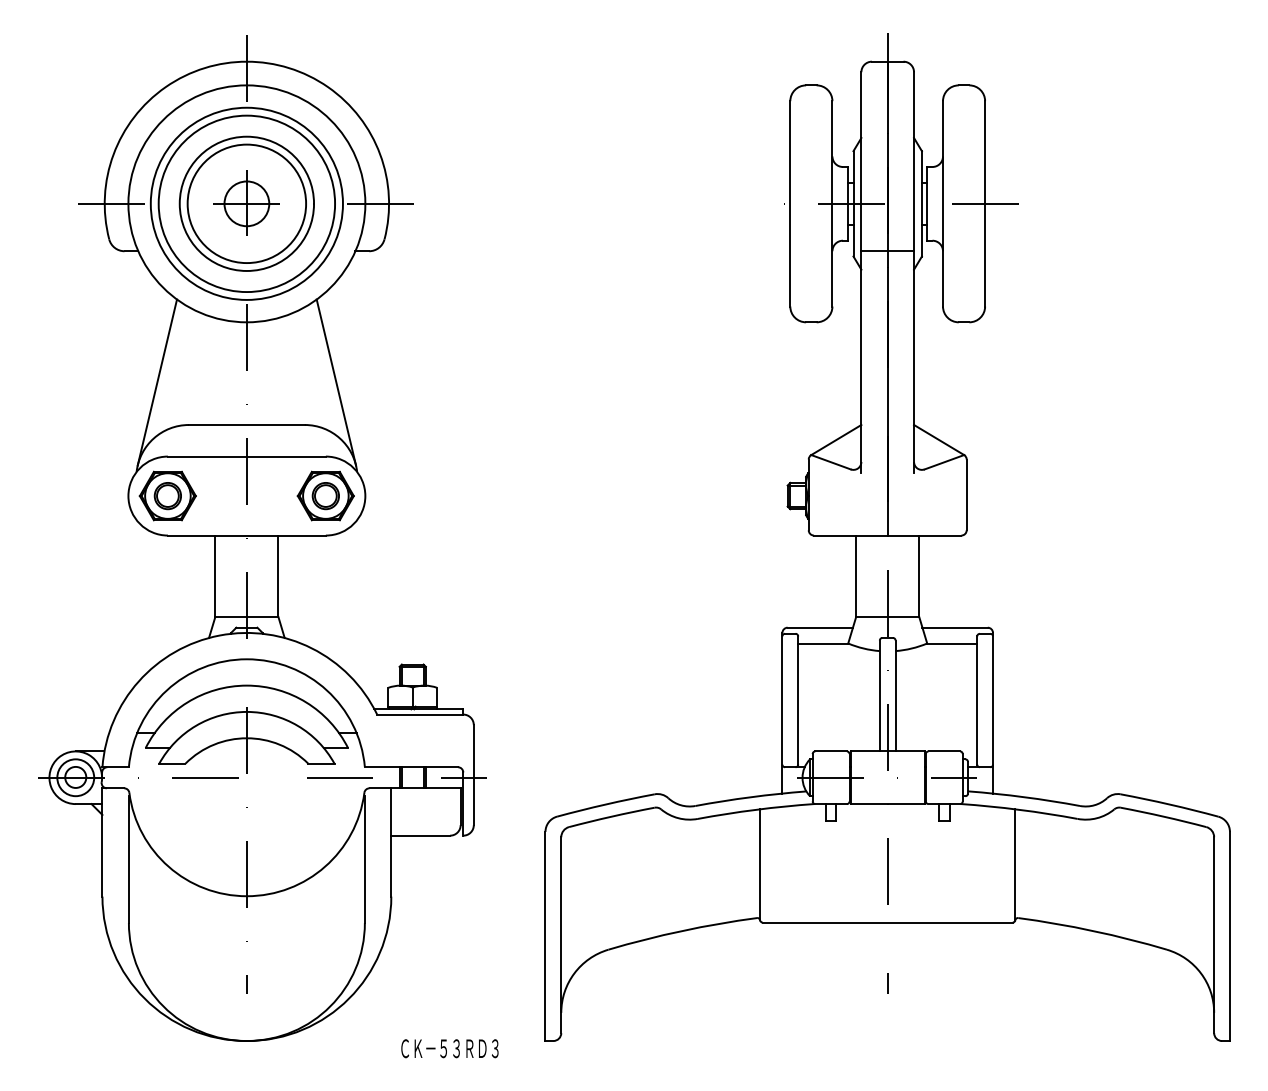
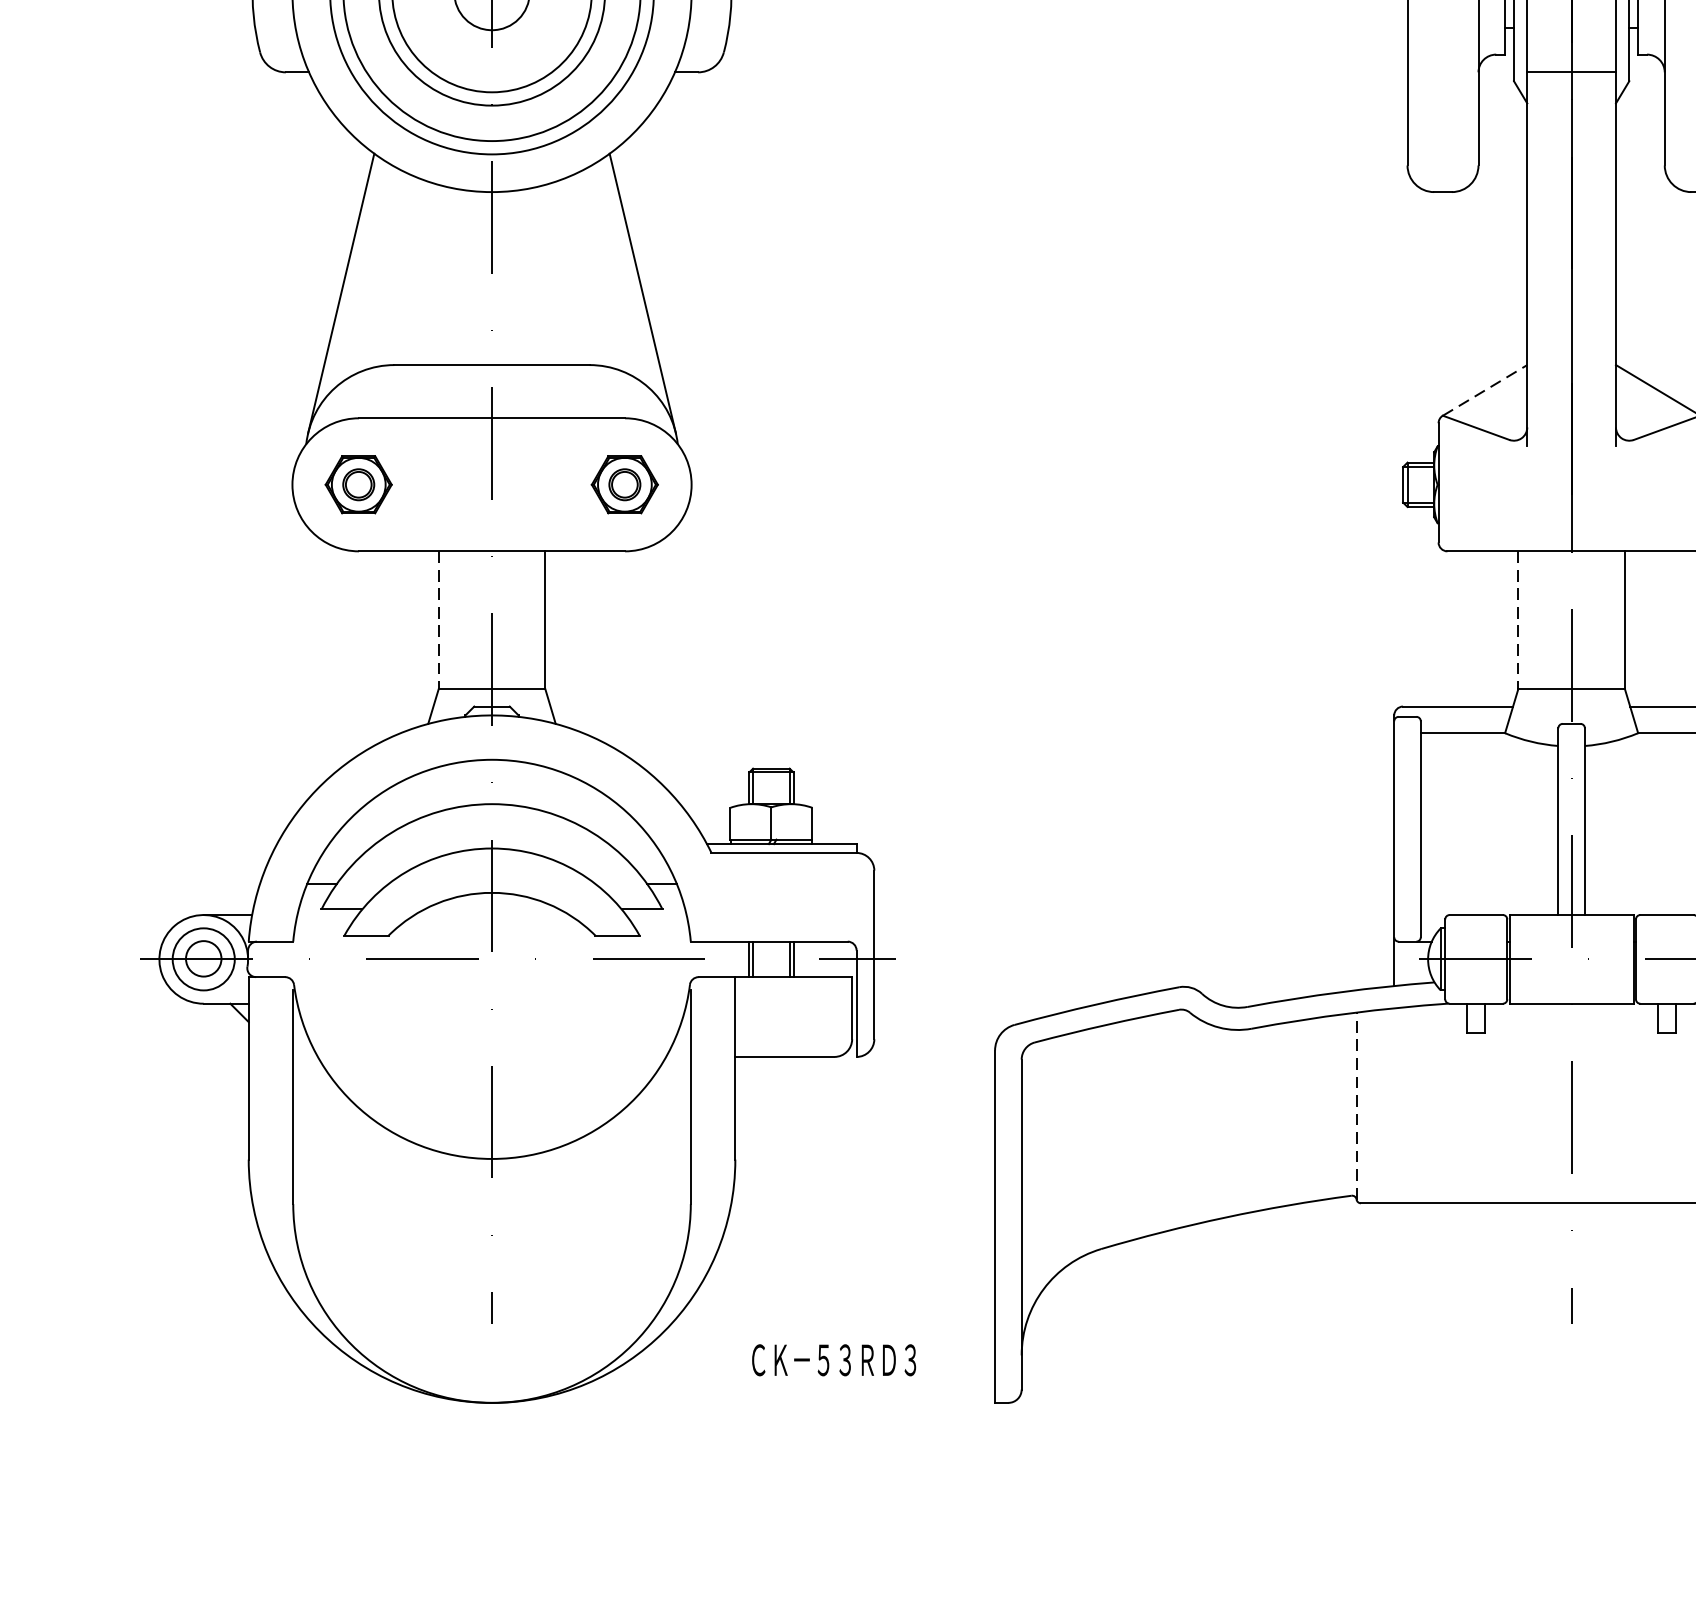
line: (836, 439) -> (1485, 389), solid -> dashed
part: (167, 495) -> (358, 483), size x0.7
part: (325, 495) -> (624, 483), size x0.7
line: (215, 576) -> (439, 620), solid -> dashed
line: (856, 576) -> (1519, 620), solid -> dashed
line: (760, 864) -> (1357, 1105), solid -> dashed
text: (449, 1048) -> (833, 1359), moved

